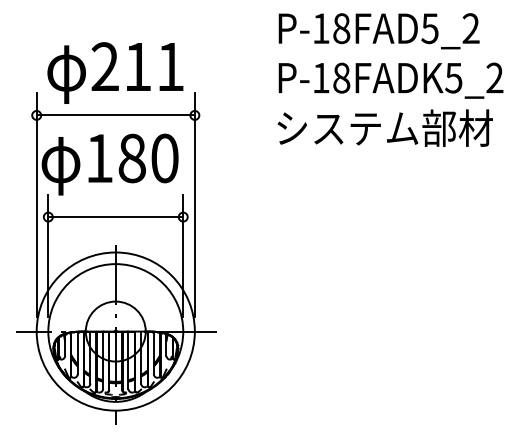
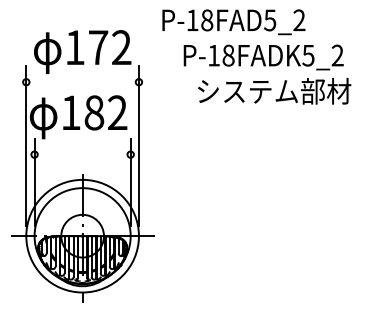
text: (378, 31) -> (233, 22), moved
text: (137, 66) -> (98, 47), 211 -> 172
text: (390, 80) -> (263, 57), moved
line: (115, 115) -> (82, 82), removed
text: (164, 158) -> (117, 112), 180 -> 182
line: (115, 217) -> (82, 154), removed

